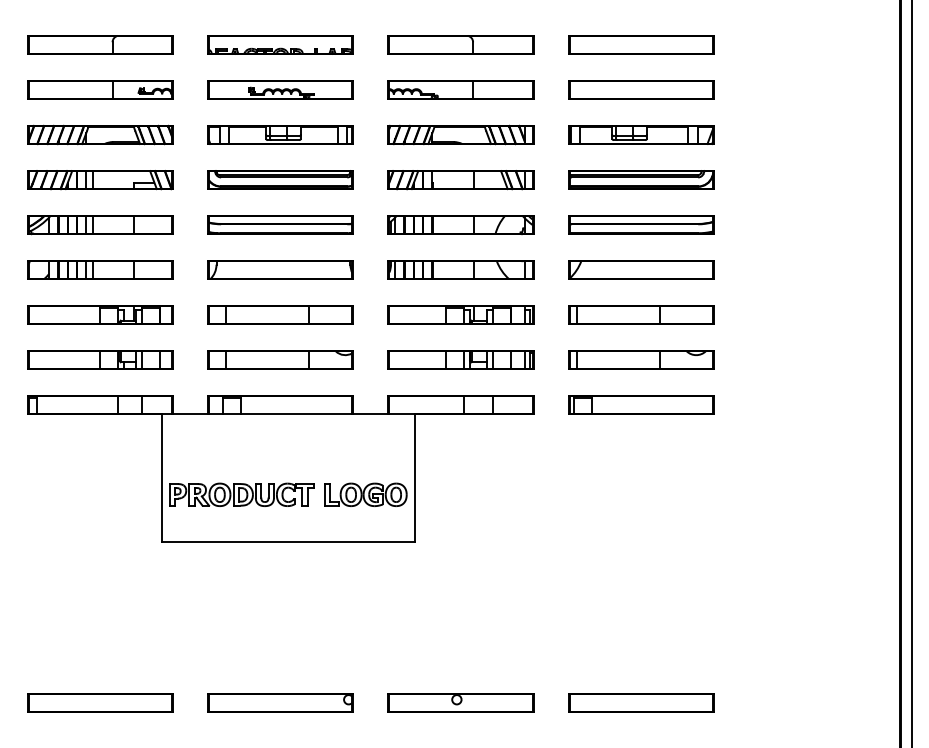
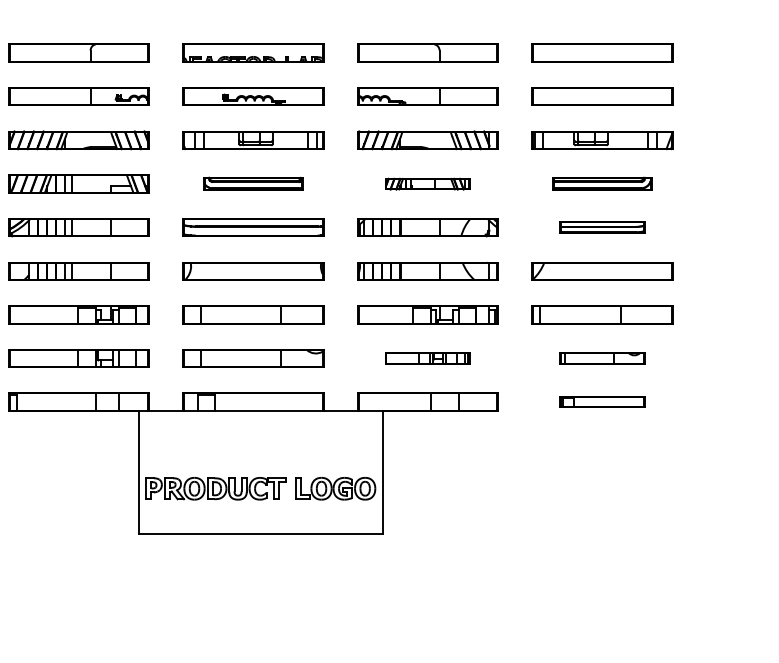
part: (280, 179) -> (253, 183), size x0.7
part: (641, 179) -> (602, 183), size x0.7
part: (460, 180) -> (427, 184), size x0.6
part: (641, 224) -> (602, 227), size x0.6
part: (460, 359) -> (427, 357), size x0.6
part: (641, 359) -> (602, 357), size x0.6
part: (641, 404) -> (602, 401), size x0.6

